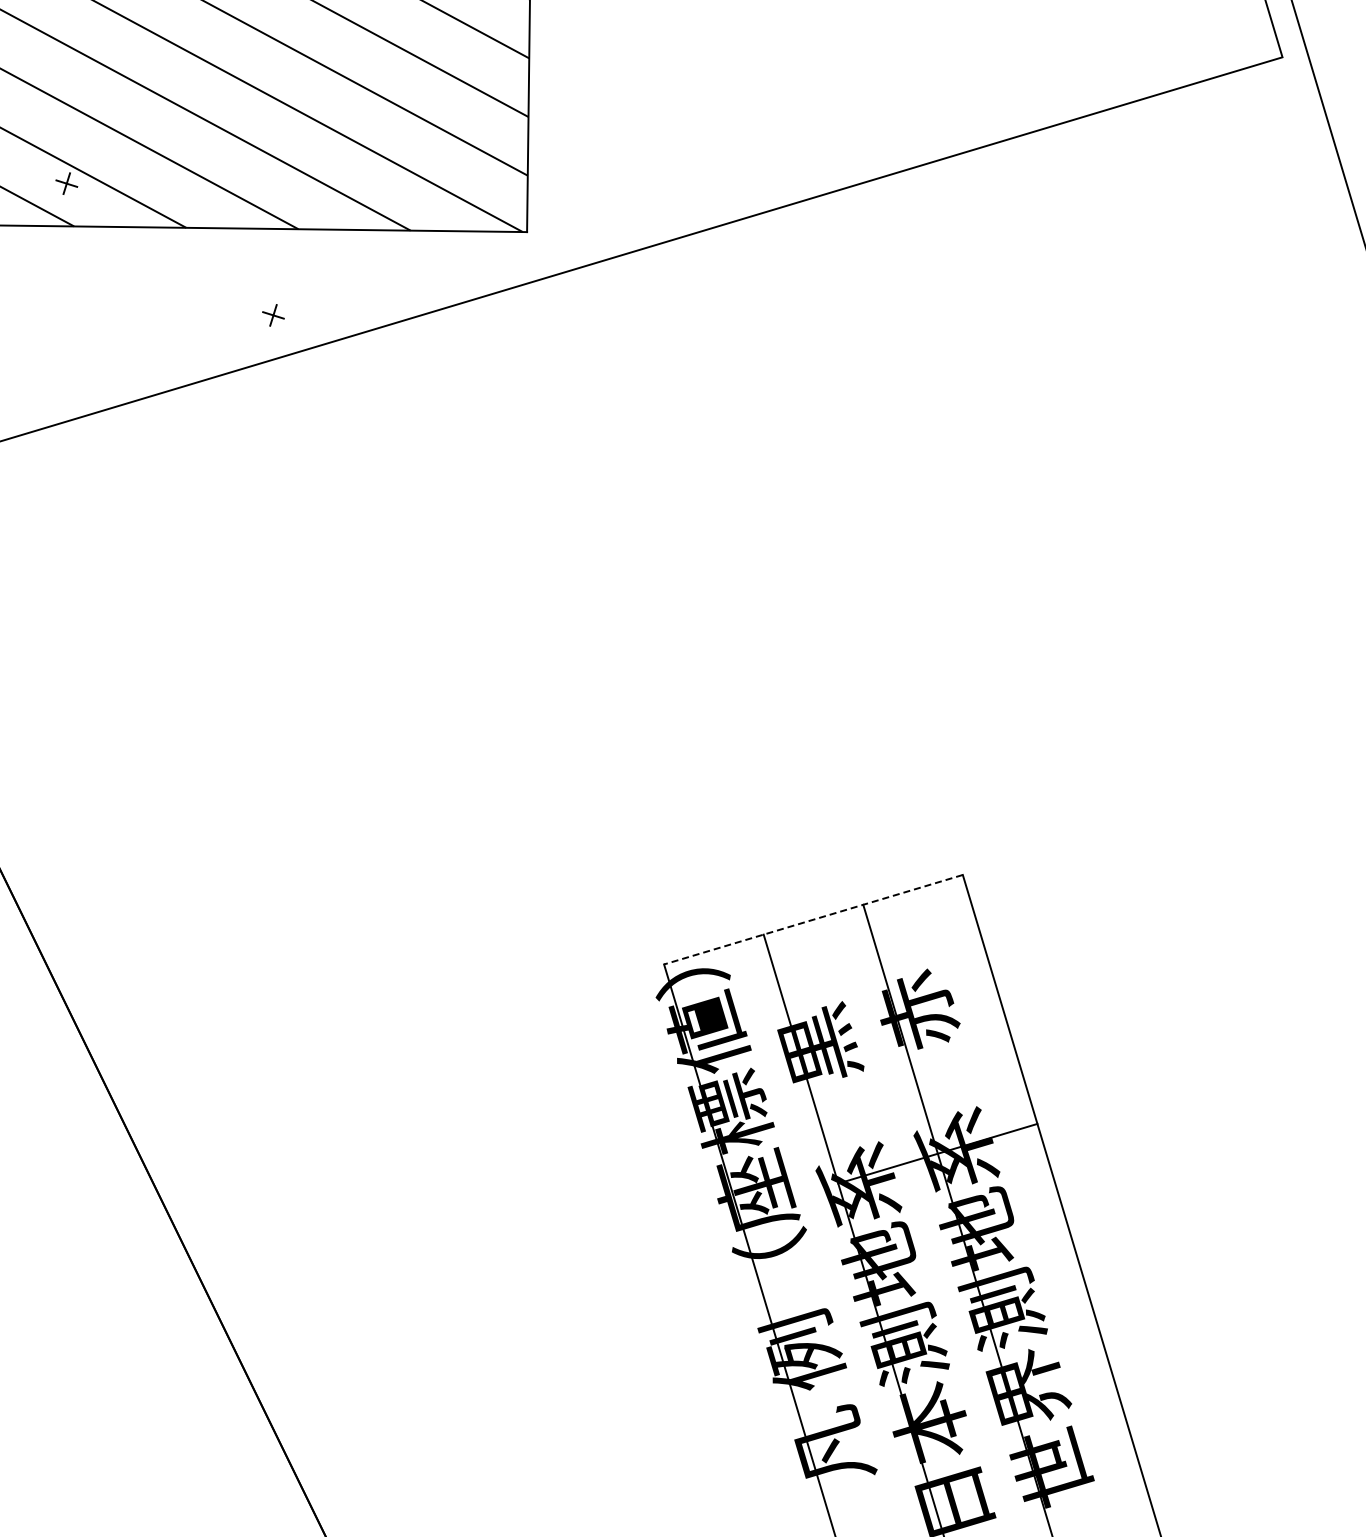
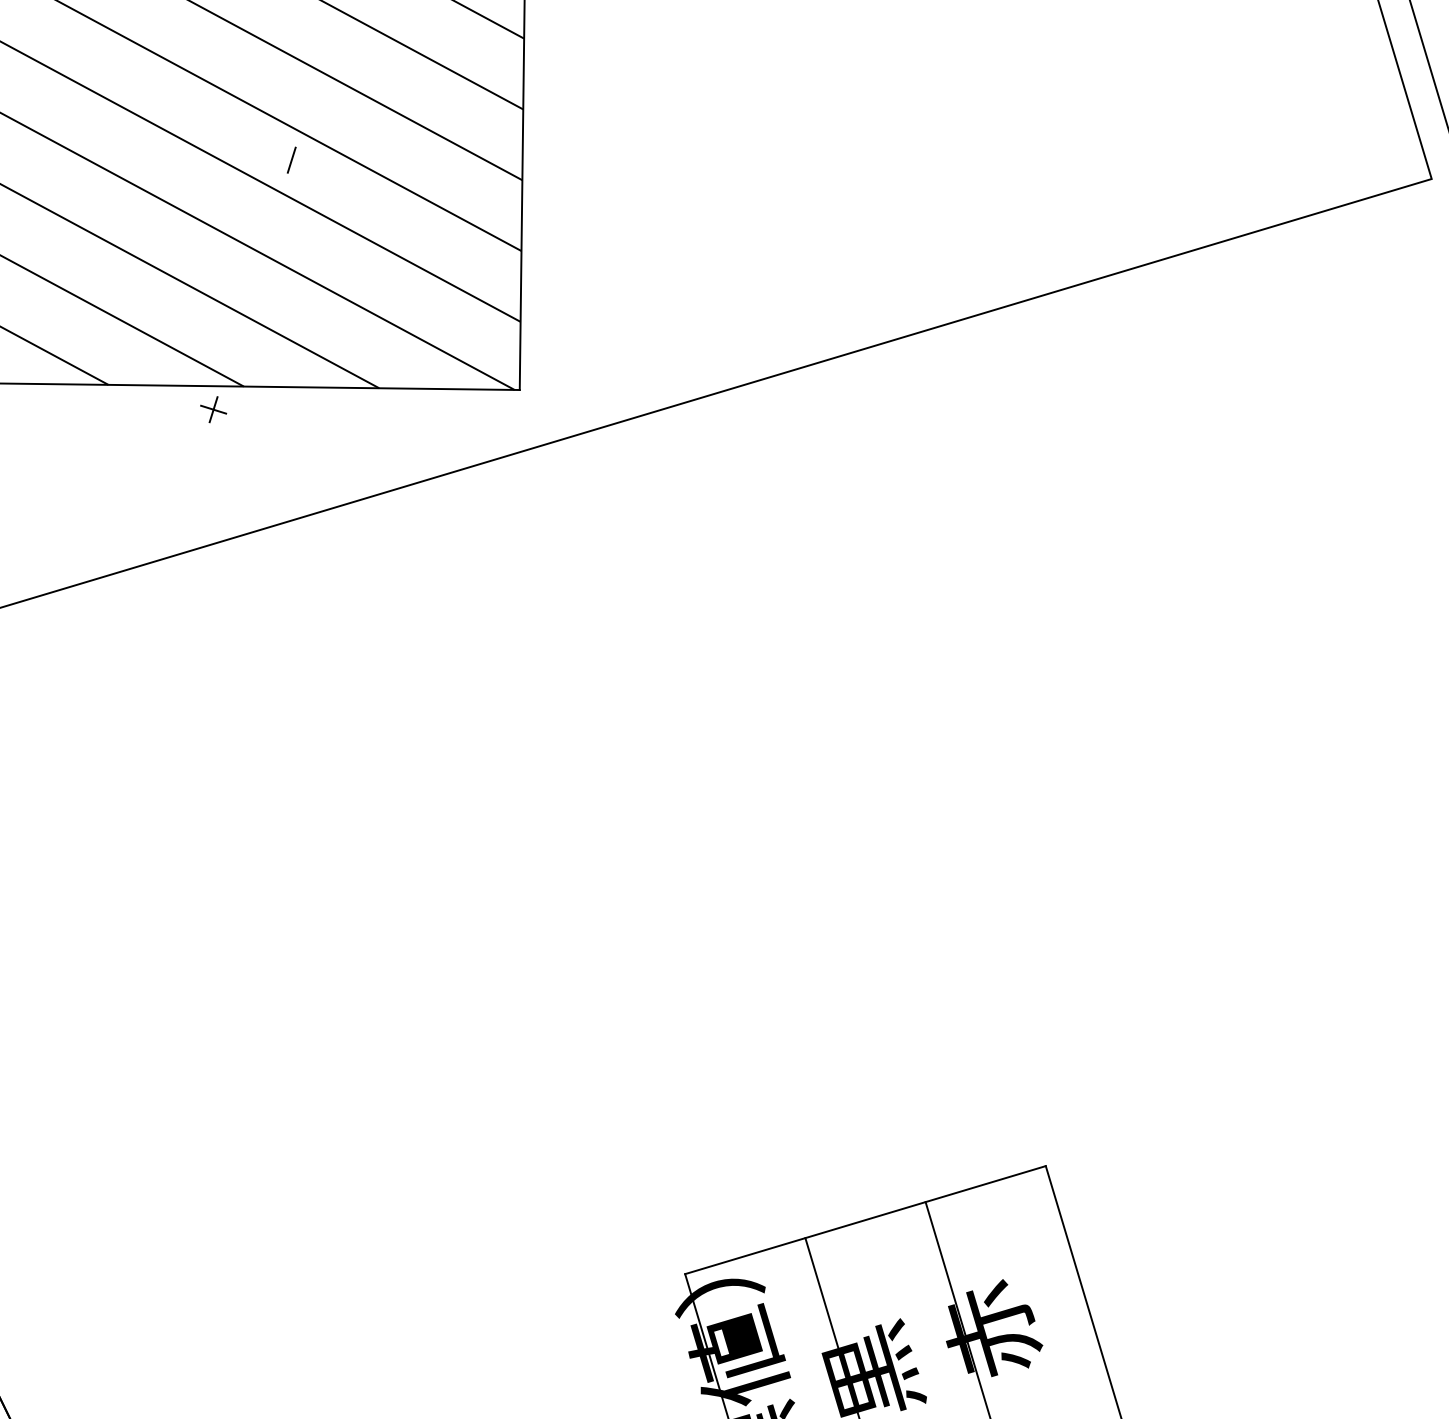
line: (338, 41) -> (292, 159), added
part: (273, 315) -> (213, 409), moved
line: (813, 919) -> (865, 1219), dashed -> solid

